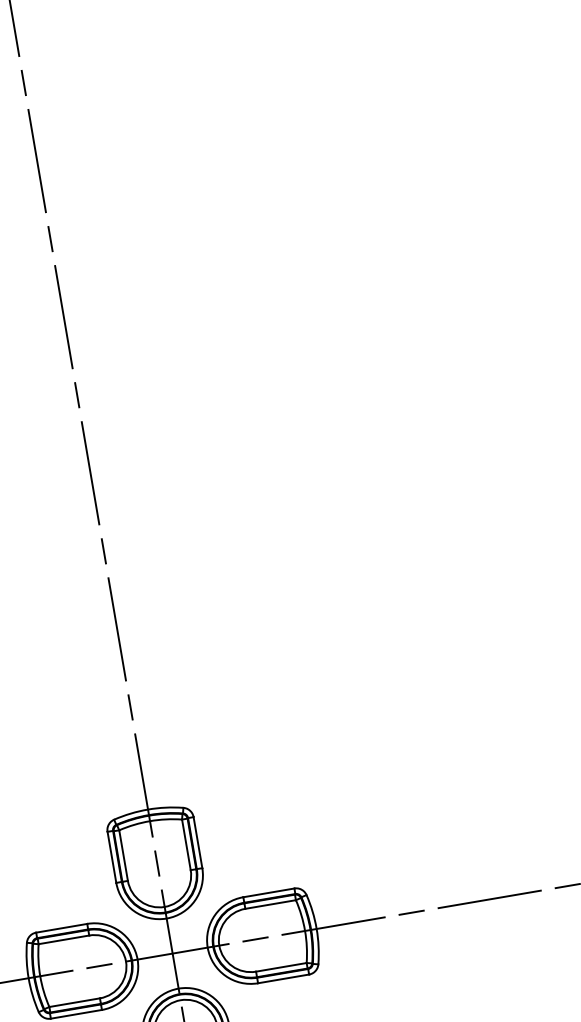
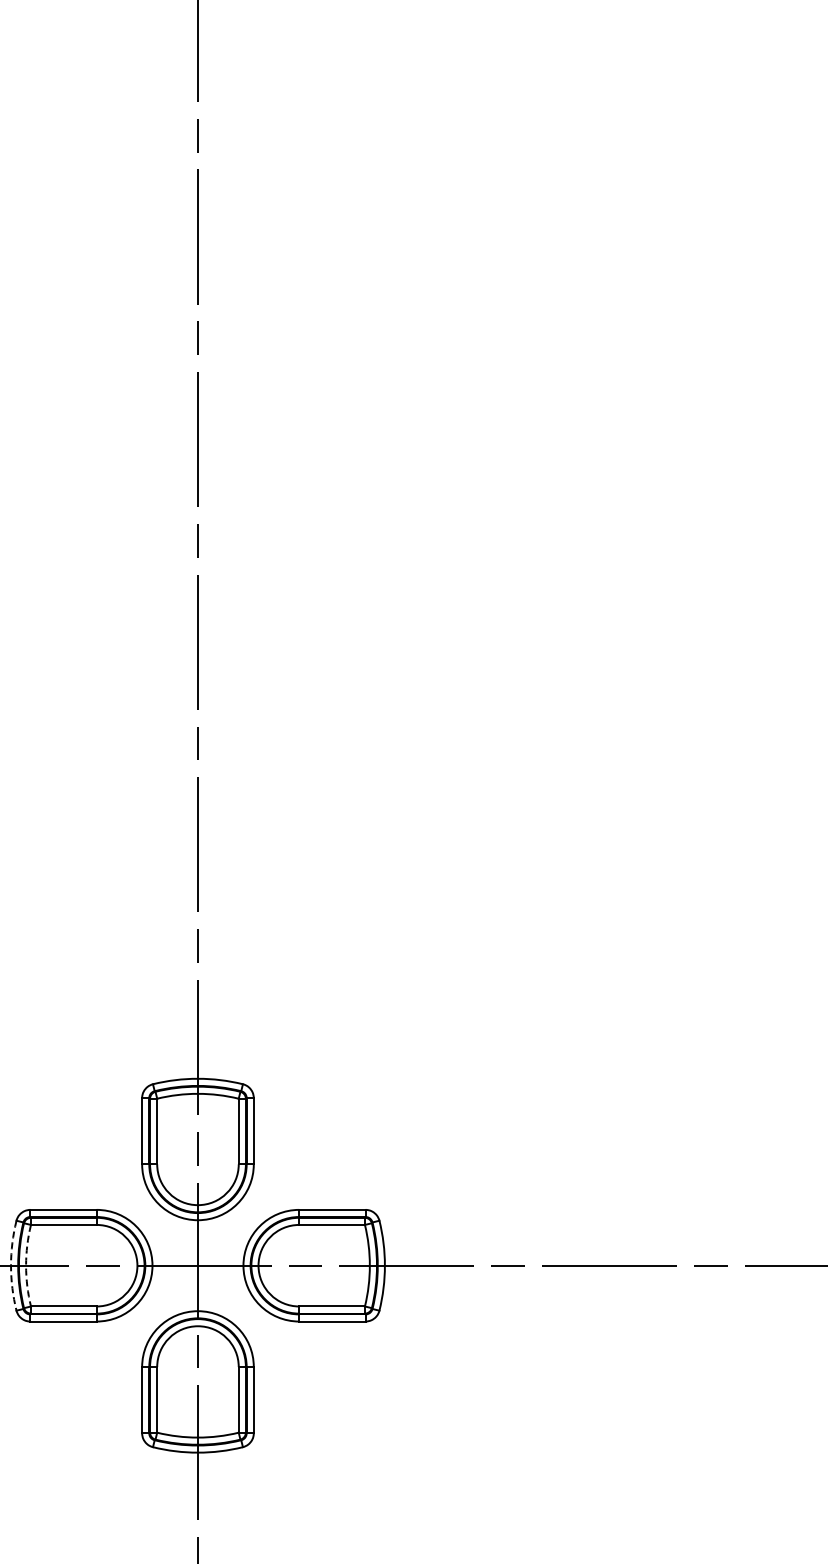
arc: (40, 976) -> (26, 1265), solid -> dashed
arc: (28, 977) -> (11, 1265), solid -> dashed

